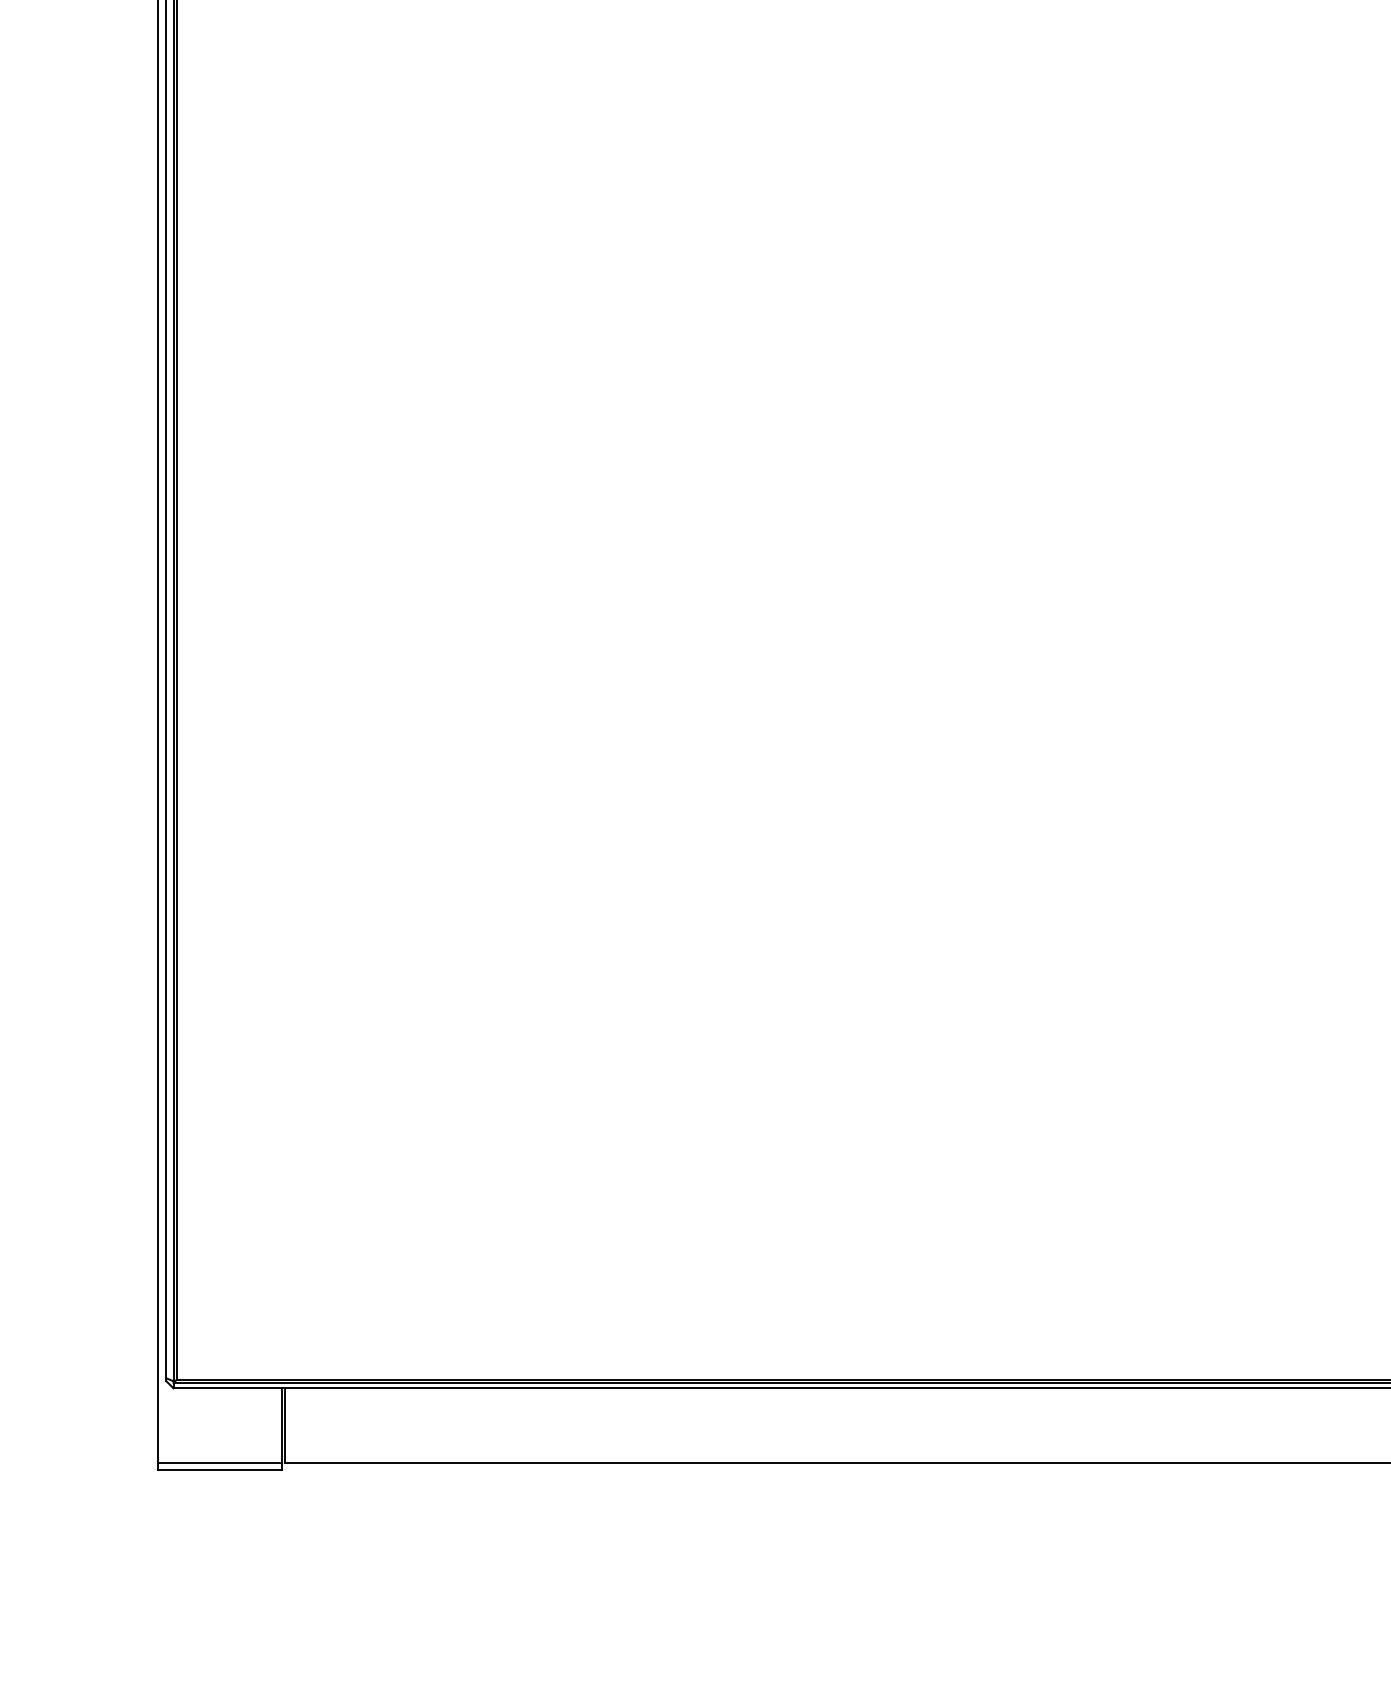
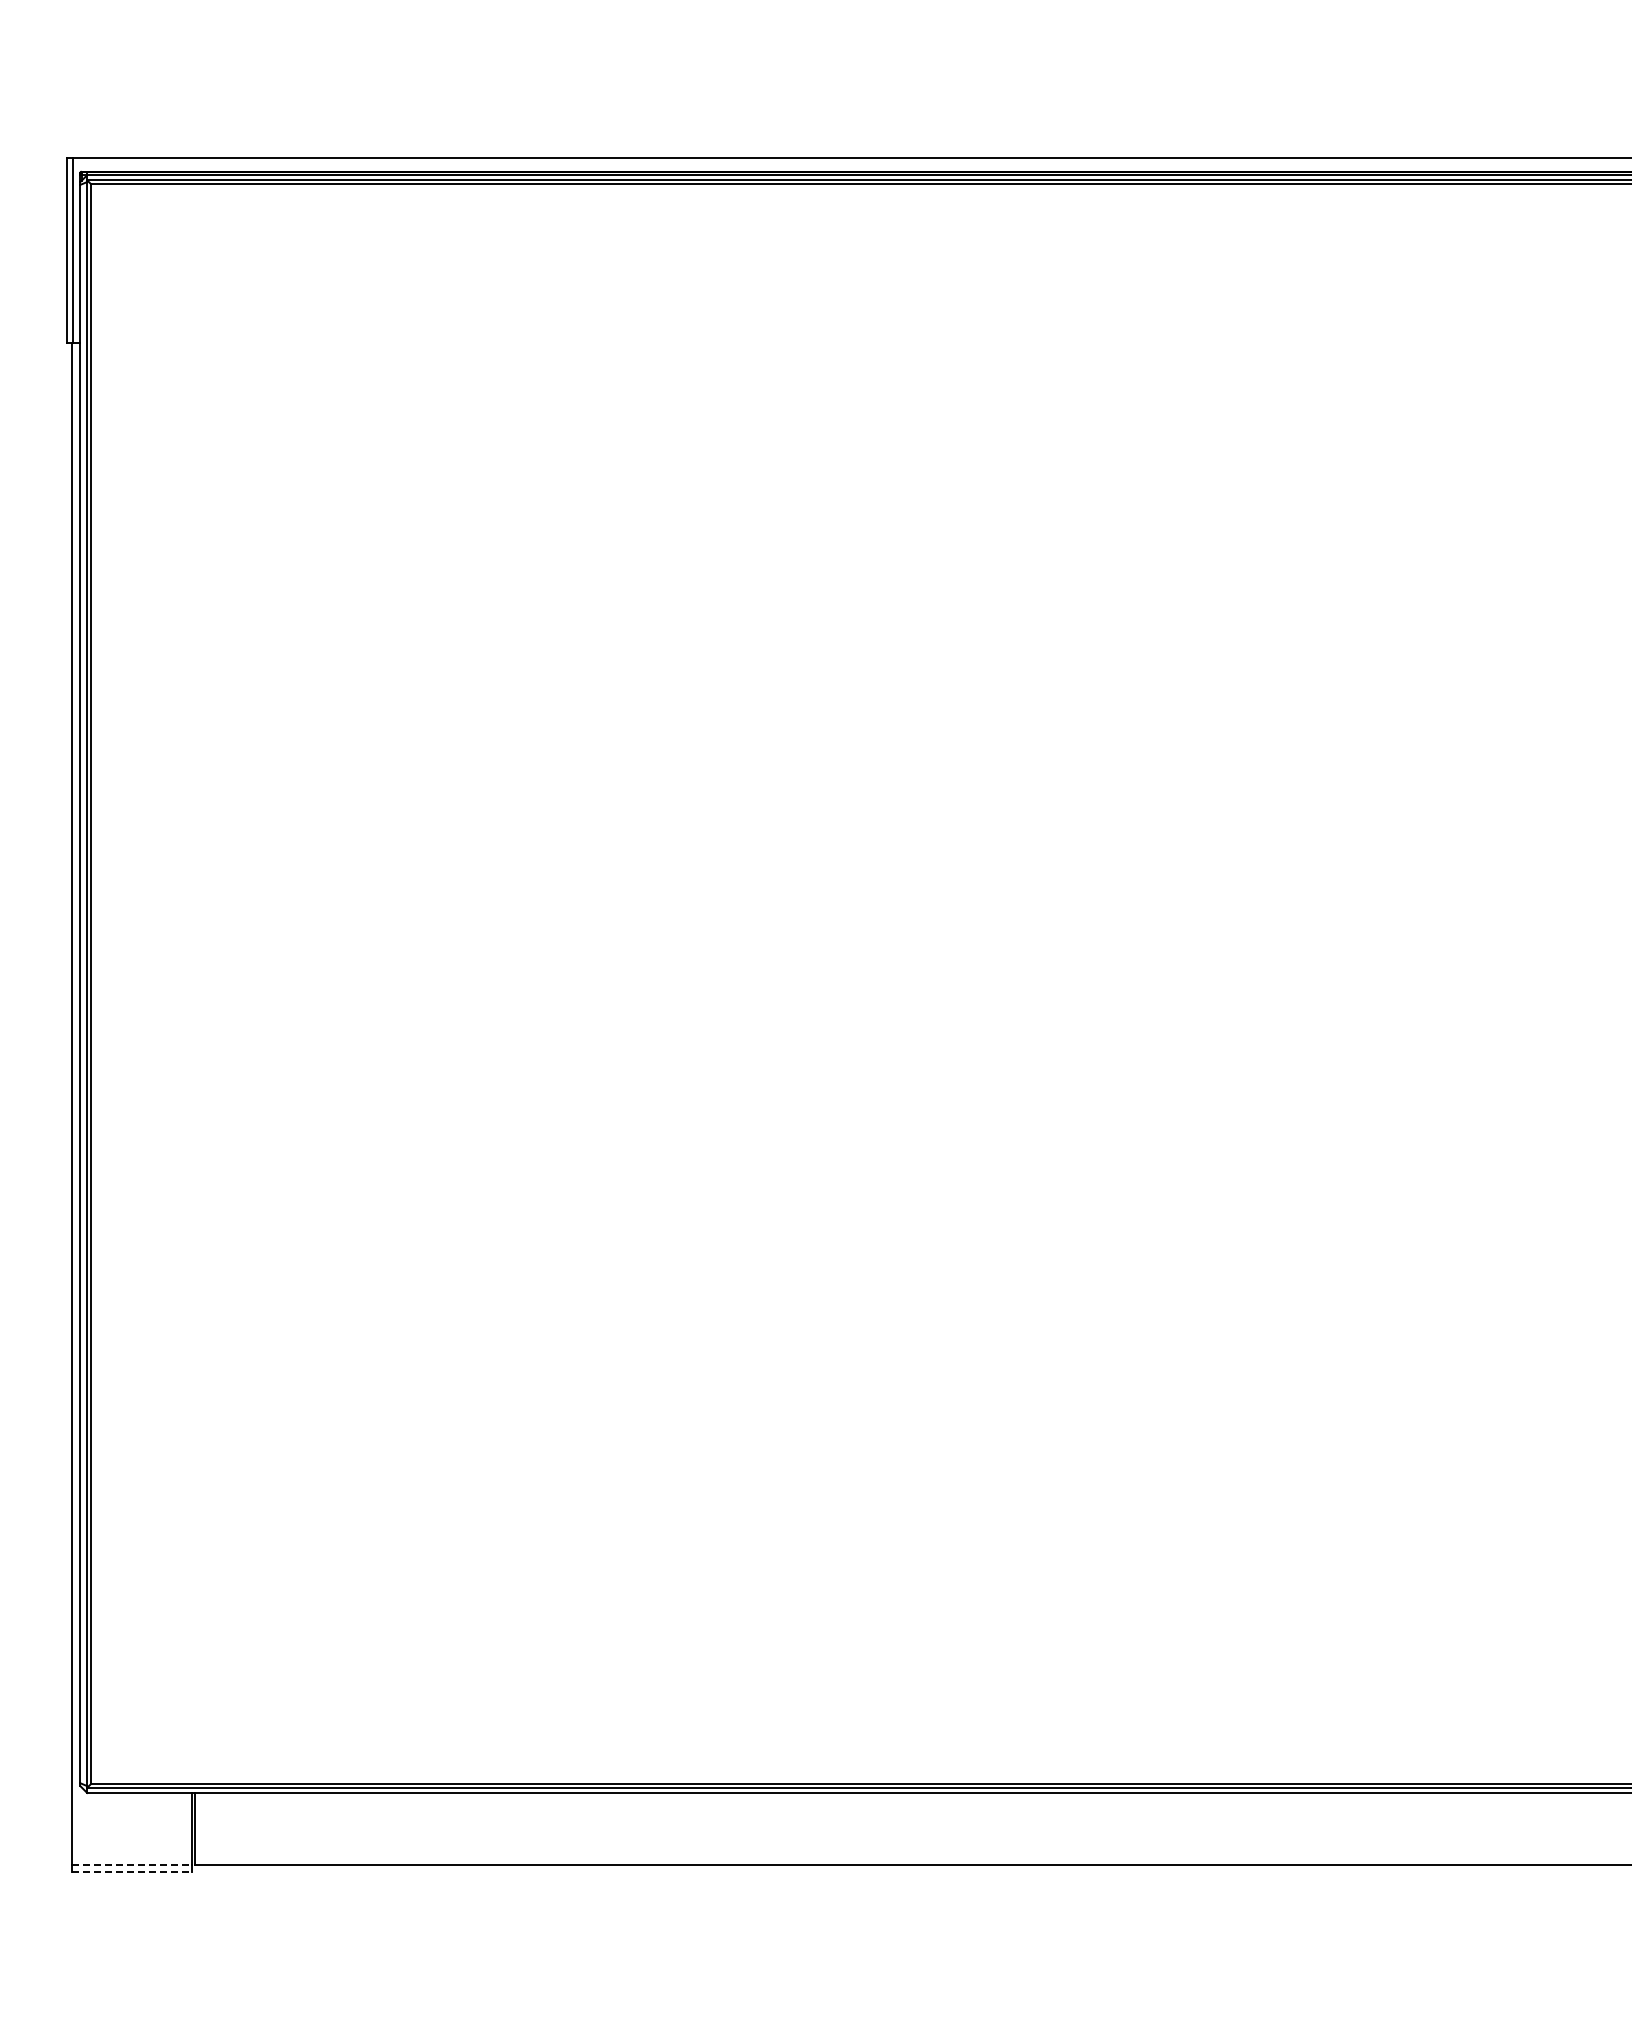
line: (220, 1463) -> (132, 1865), solid -> dashed
line: (220, 1469) -> (132, 1871), solid -> dashed

